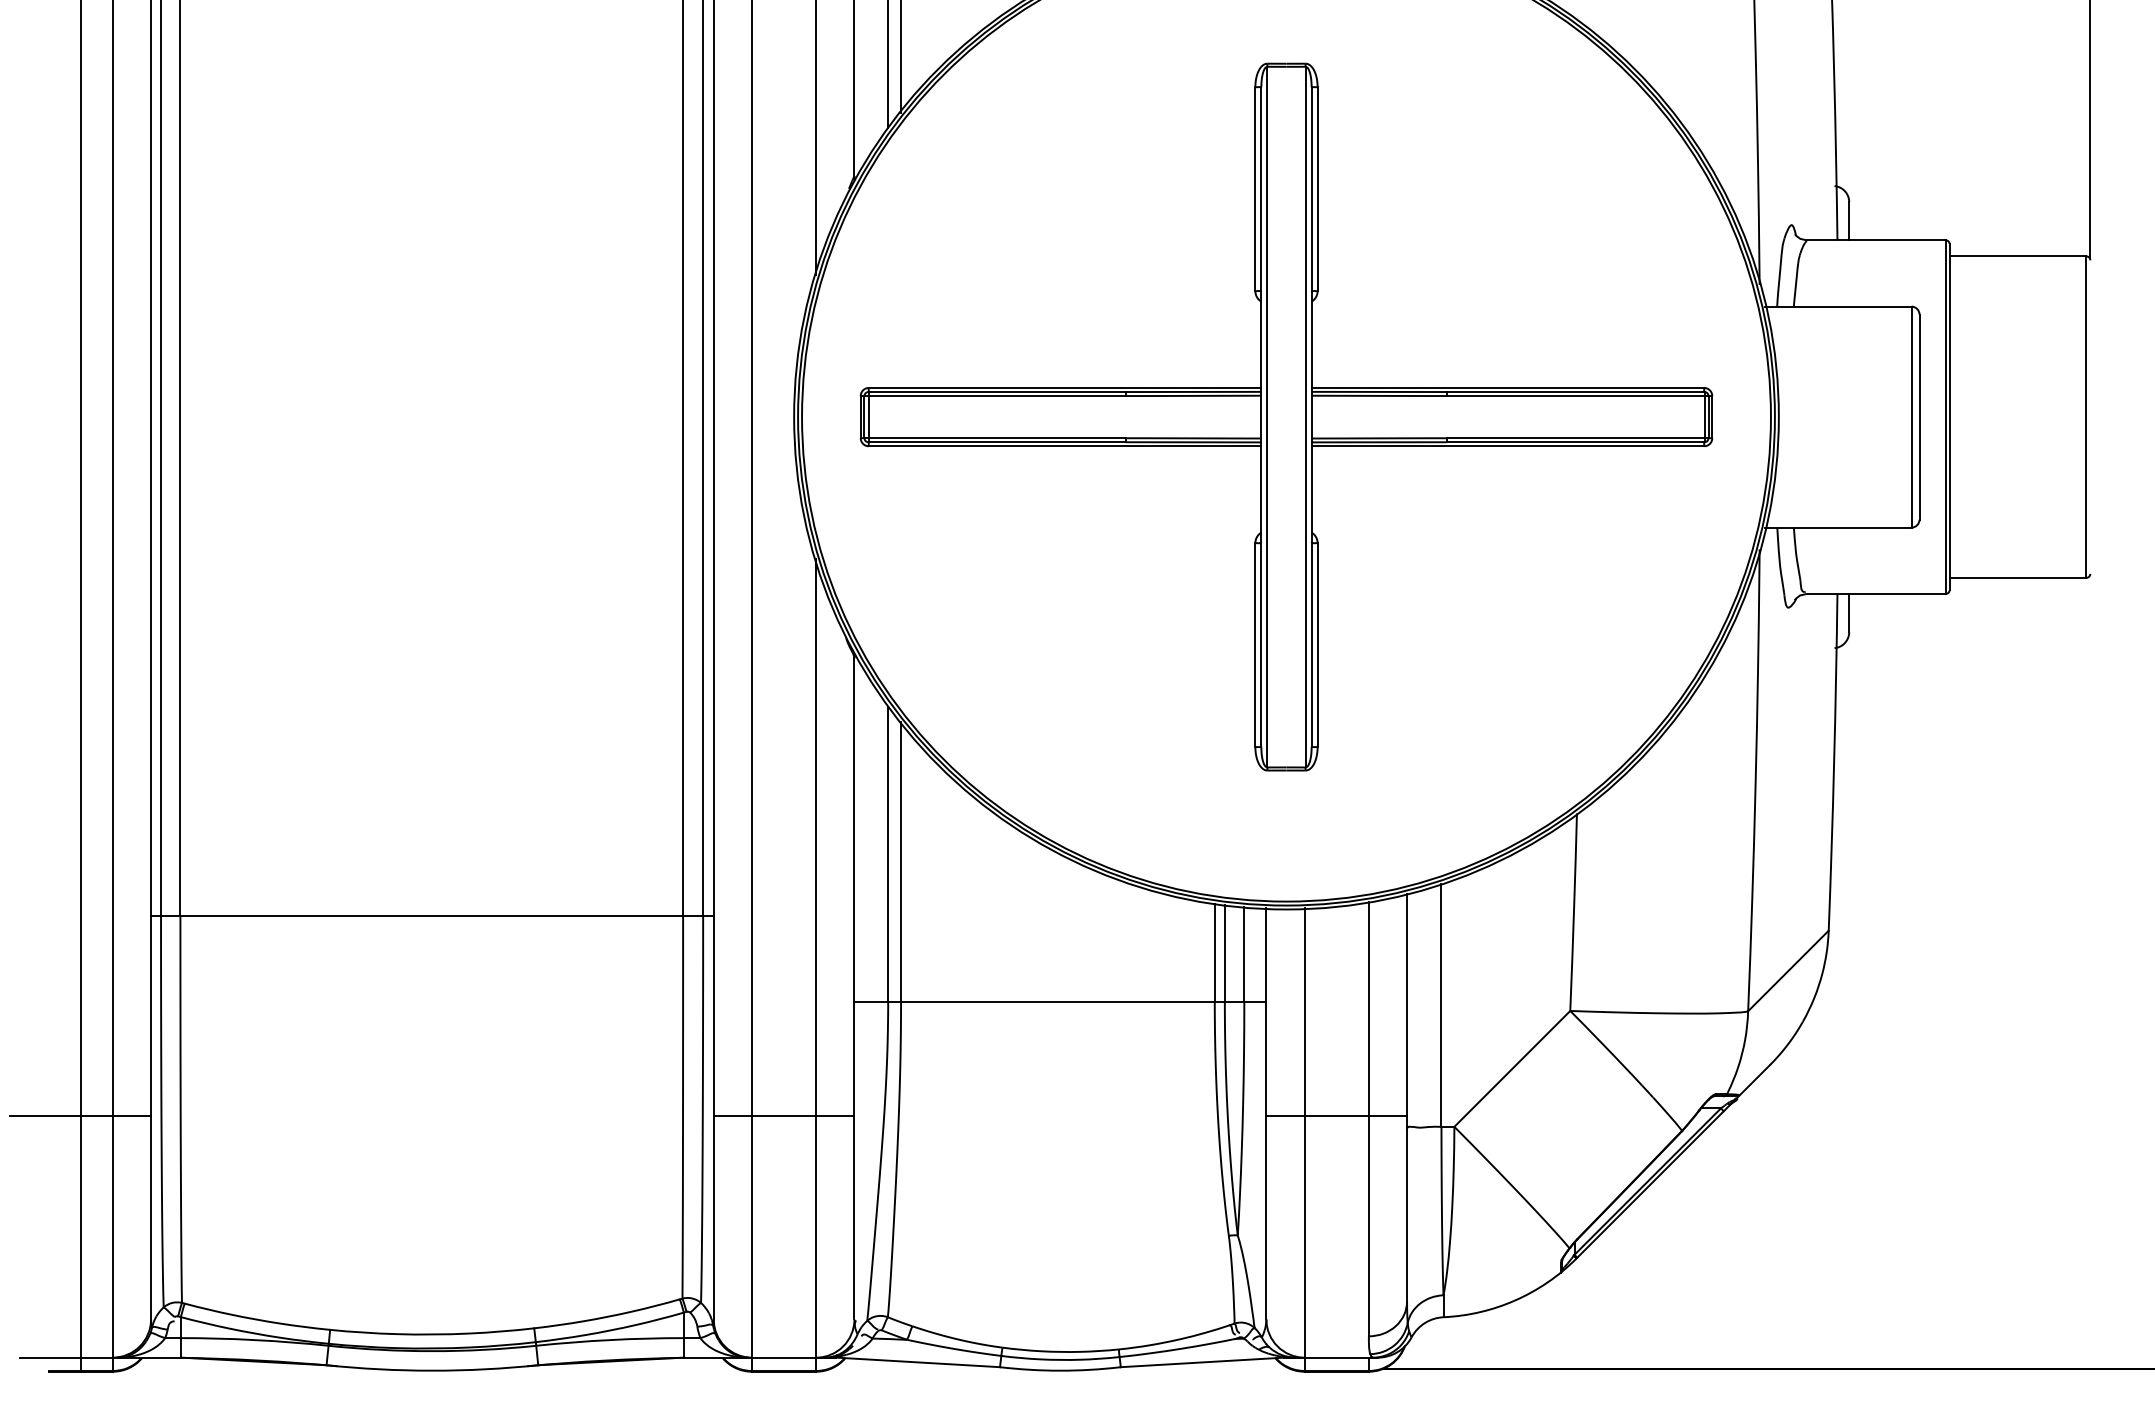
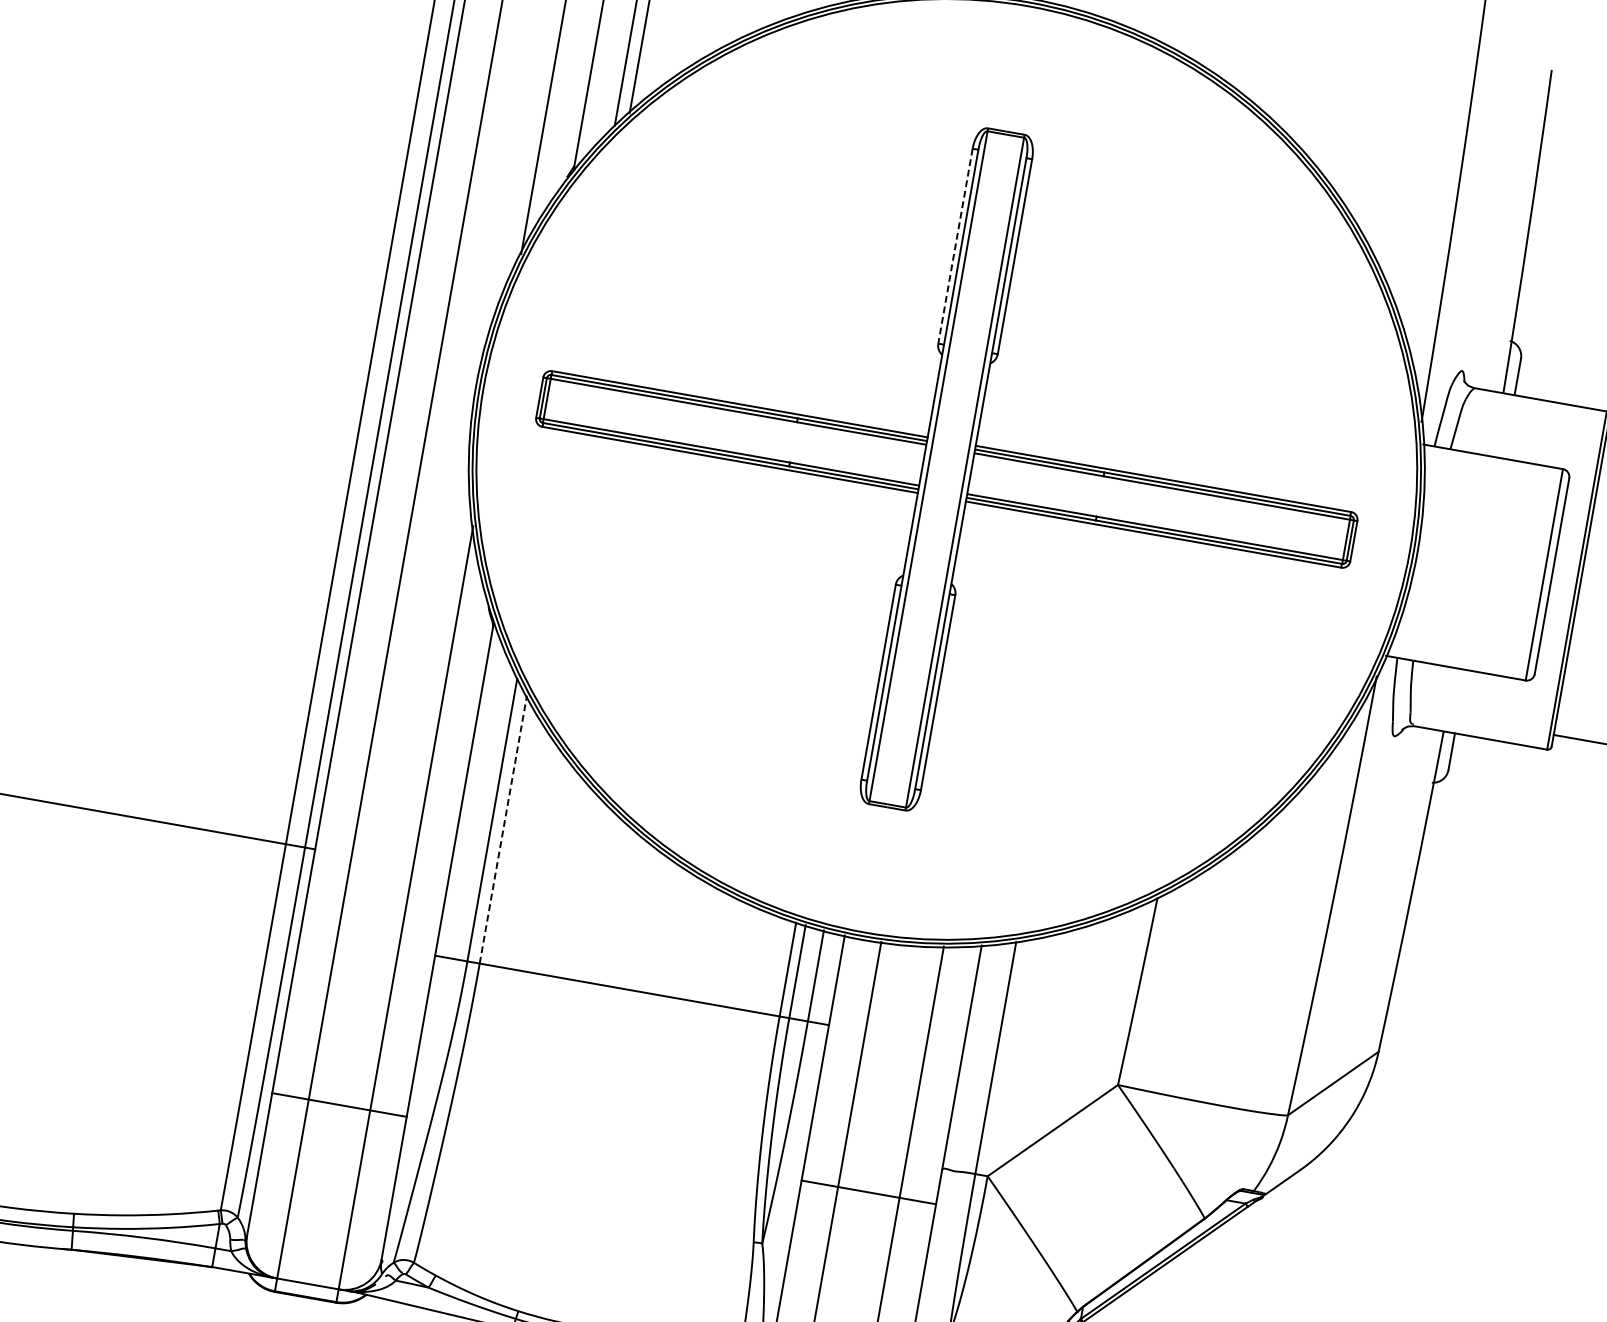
line: (1255, 189) -> (955, 246), solid -> dashed
line: (901, 861) -> (503, 829), solid -> dashed
line: (783, 1116) -> (338, 1104), moved
line: (1336, 1116) -> (868, 1192), moved

